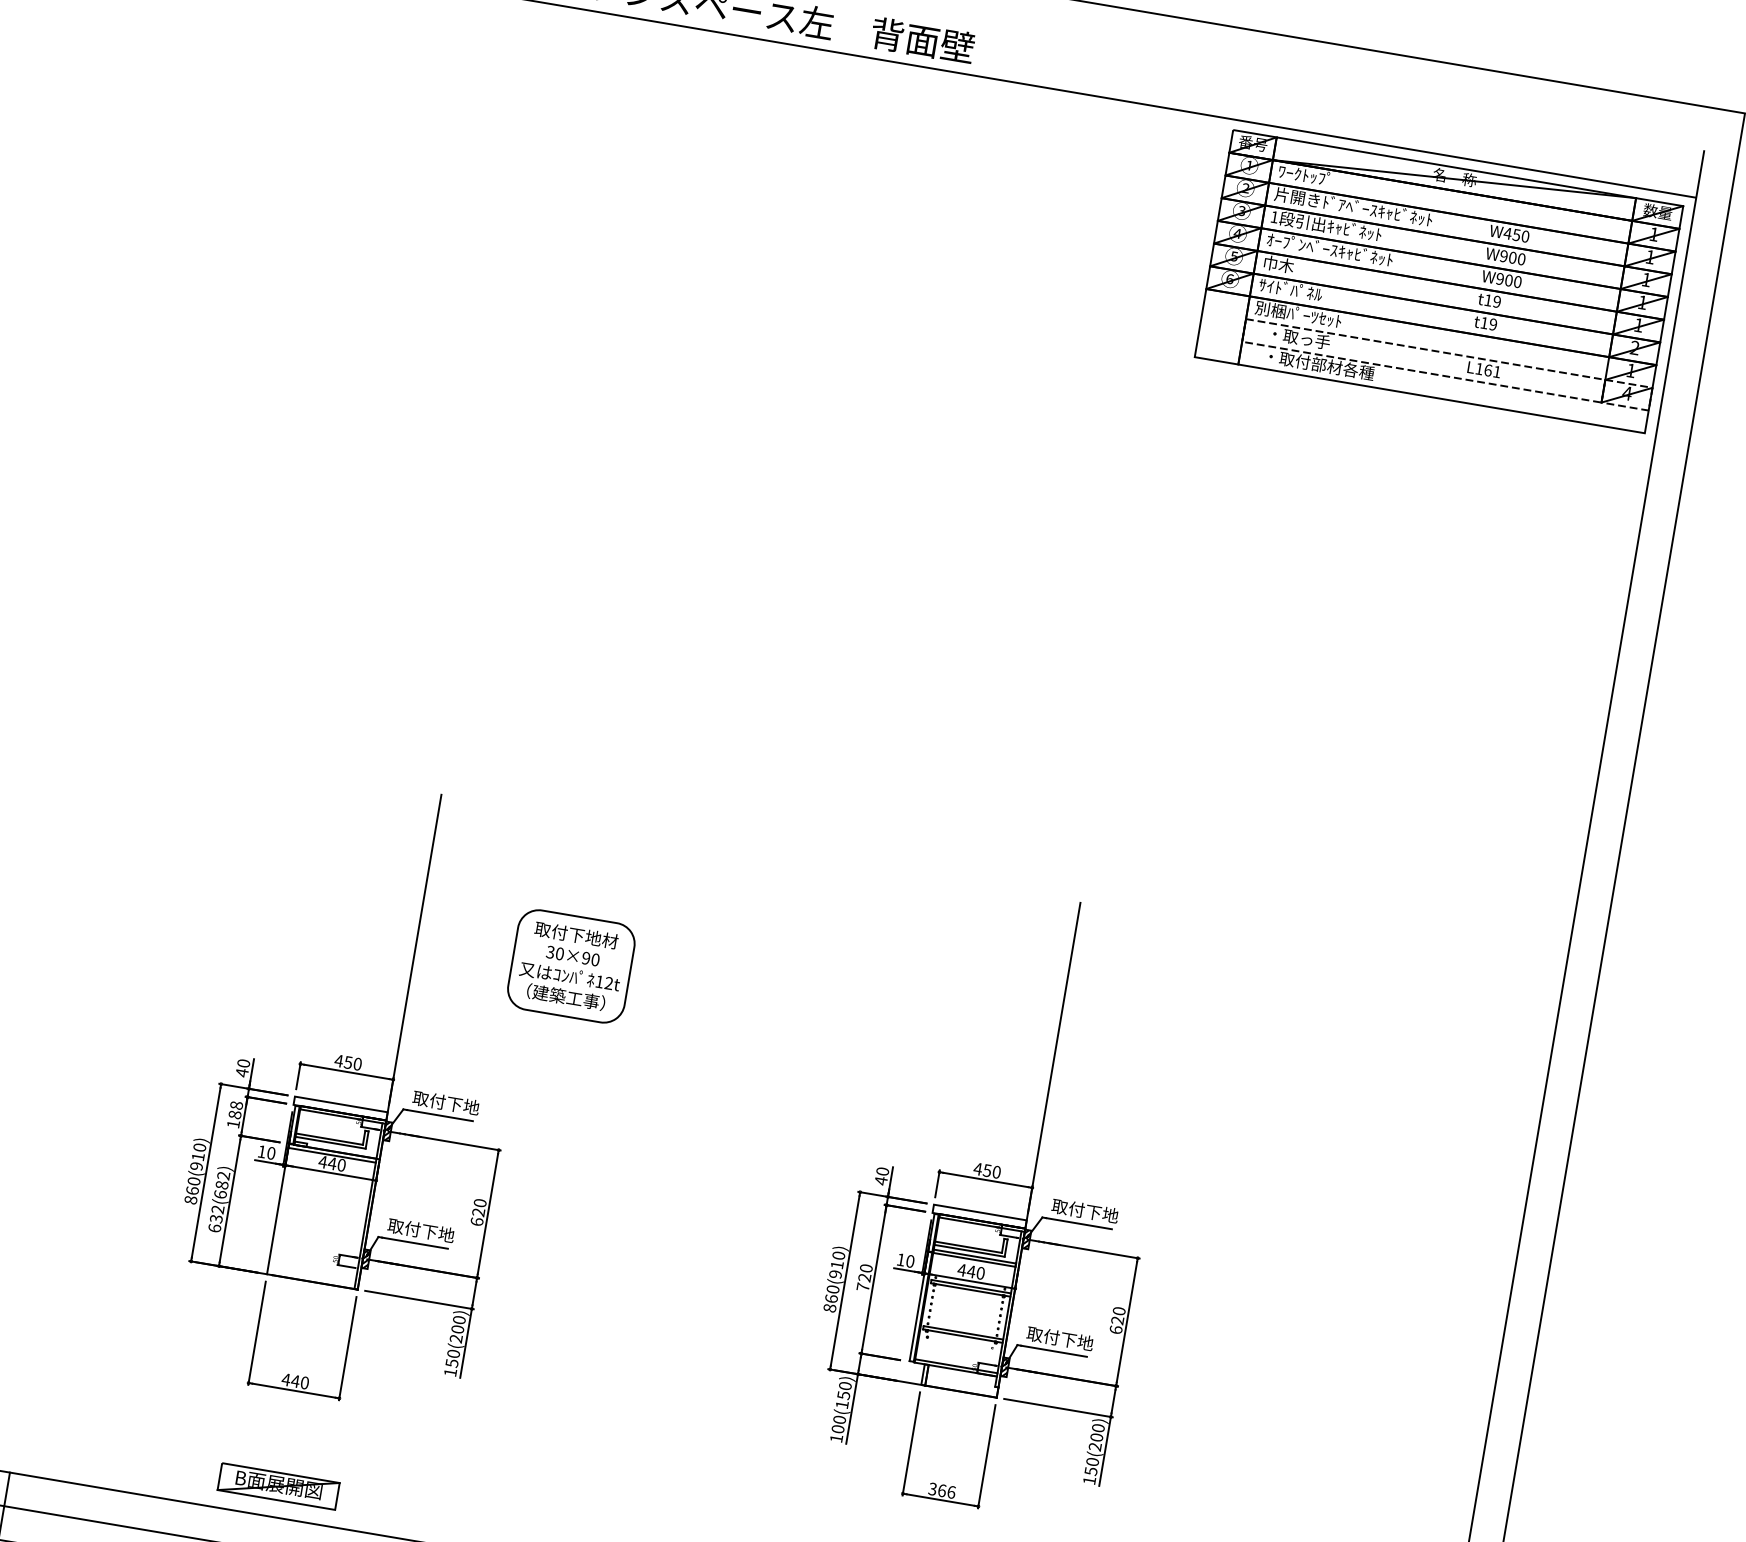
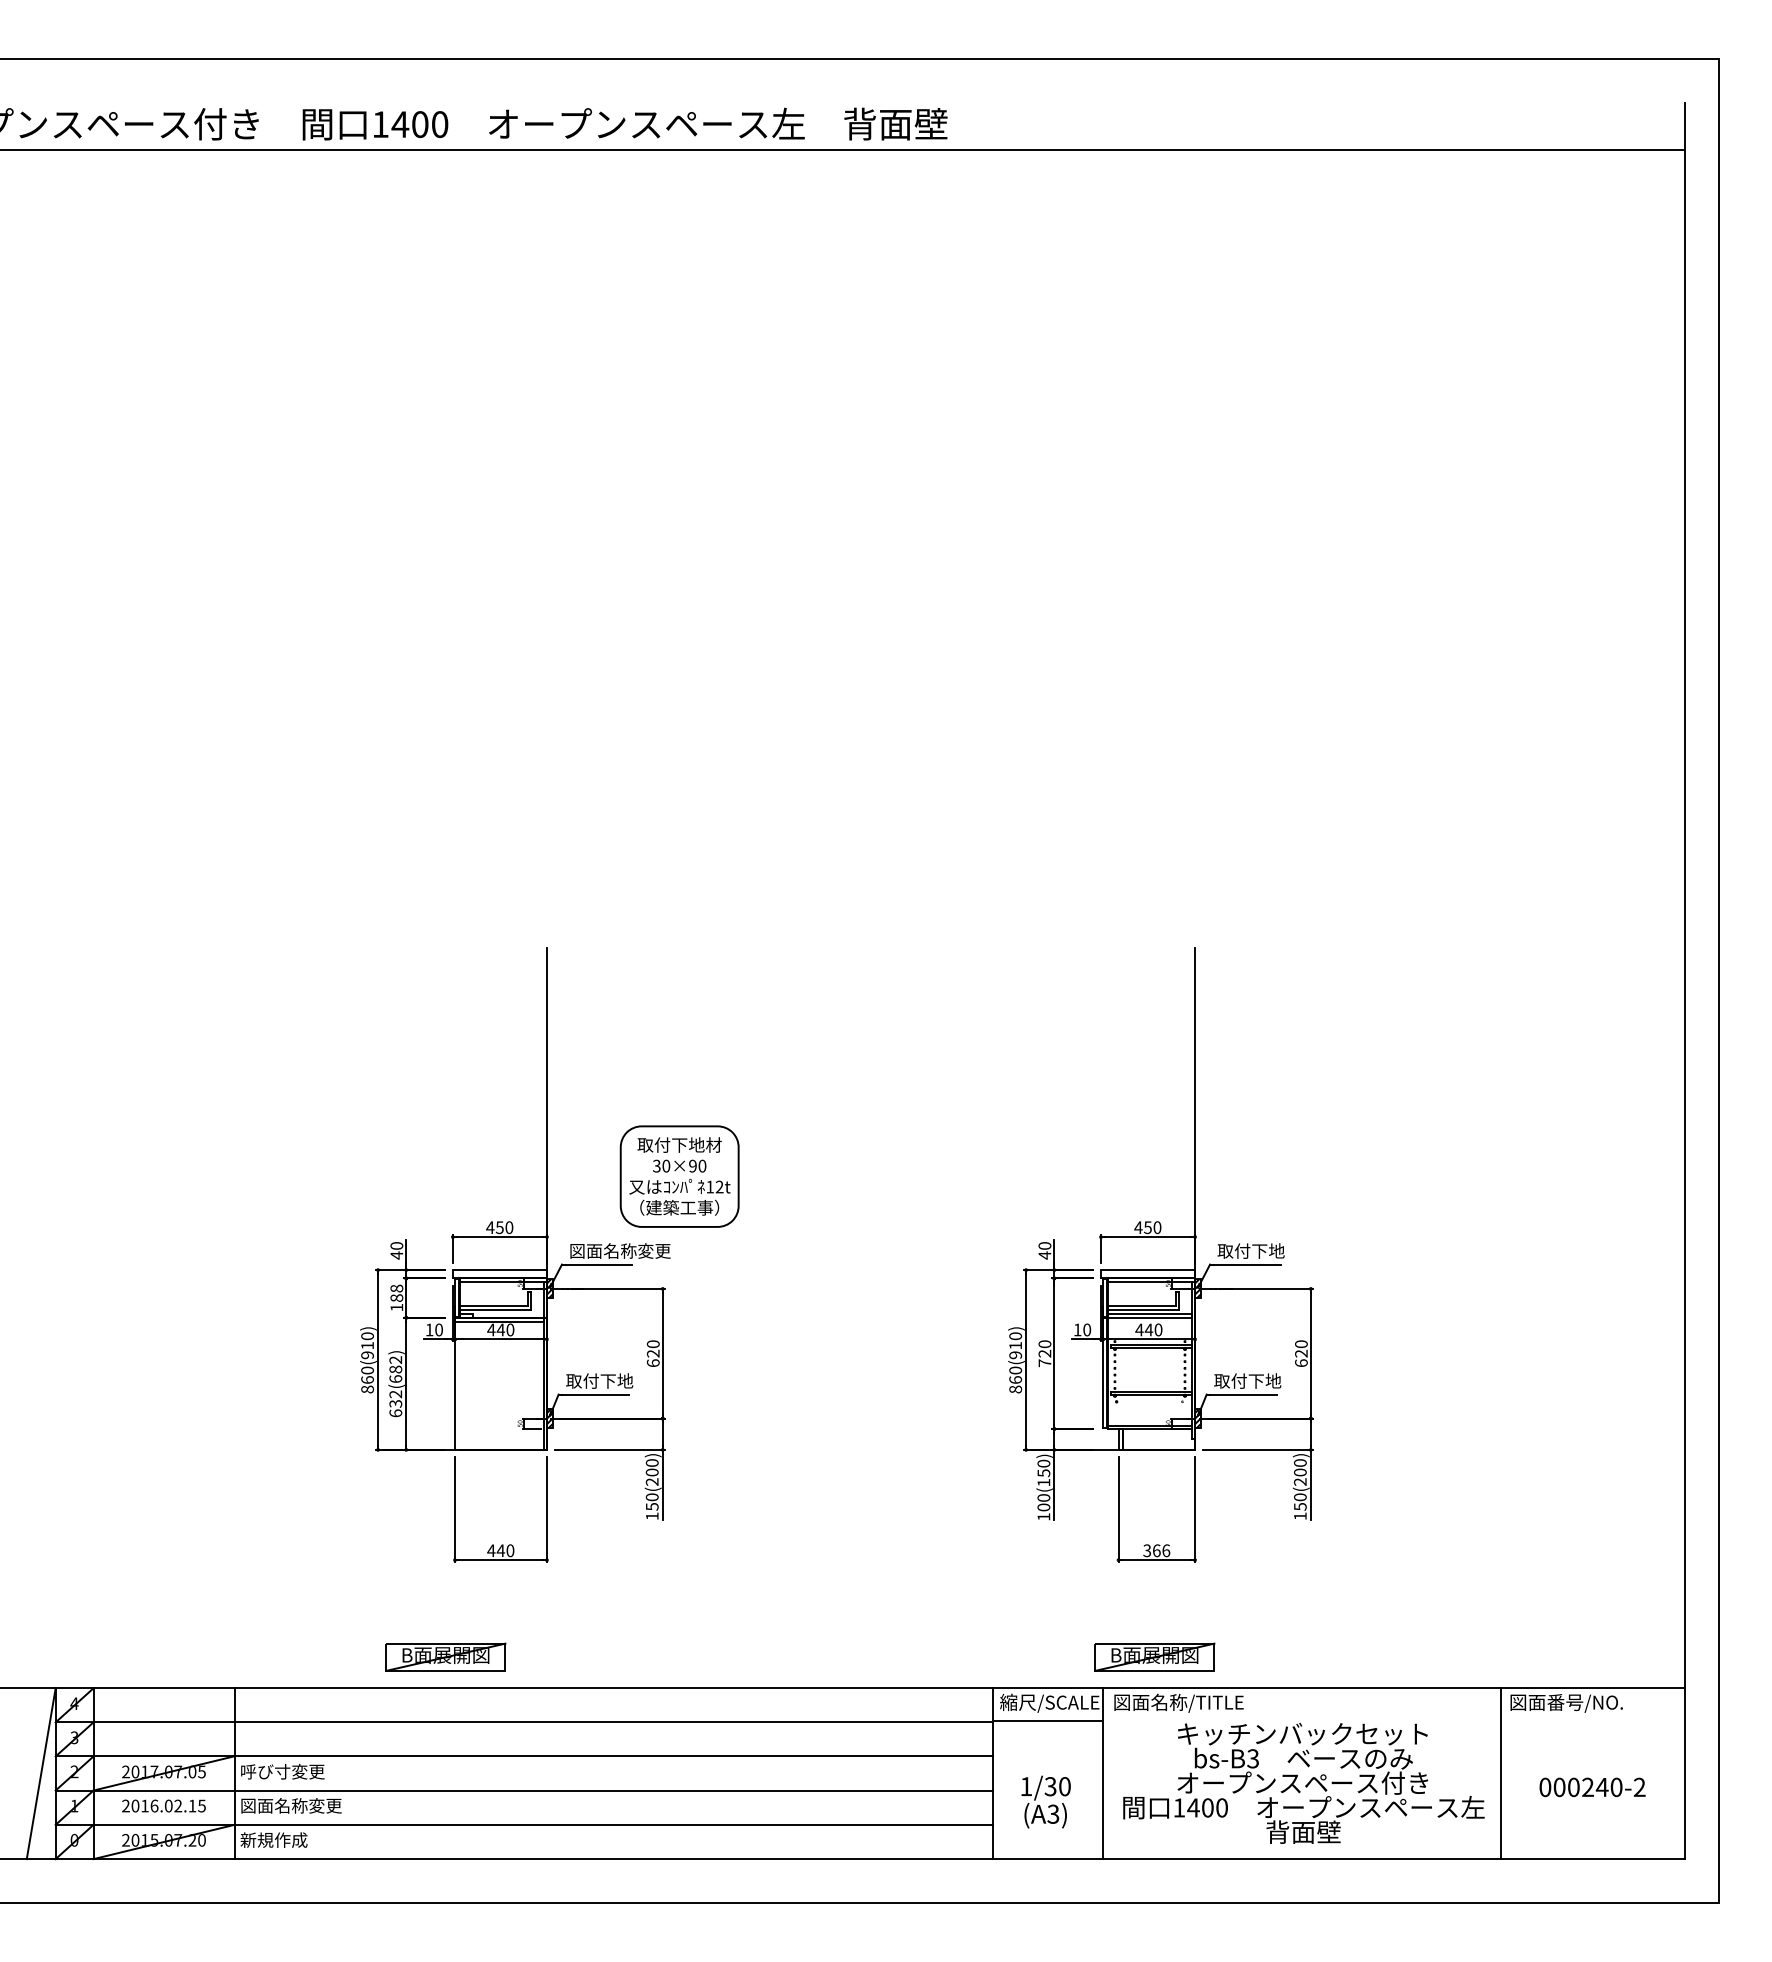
part: (1438, 281) -> (1444, 275), removed
part: (571, 966) -> (679, 1176), moved
text: (462, 1105) -> (619, 1250), 取付下地 -> 図面名称変更
part: (278, 1485) -> (445, 1656), moved

